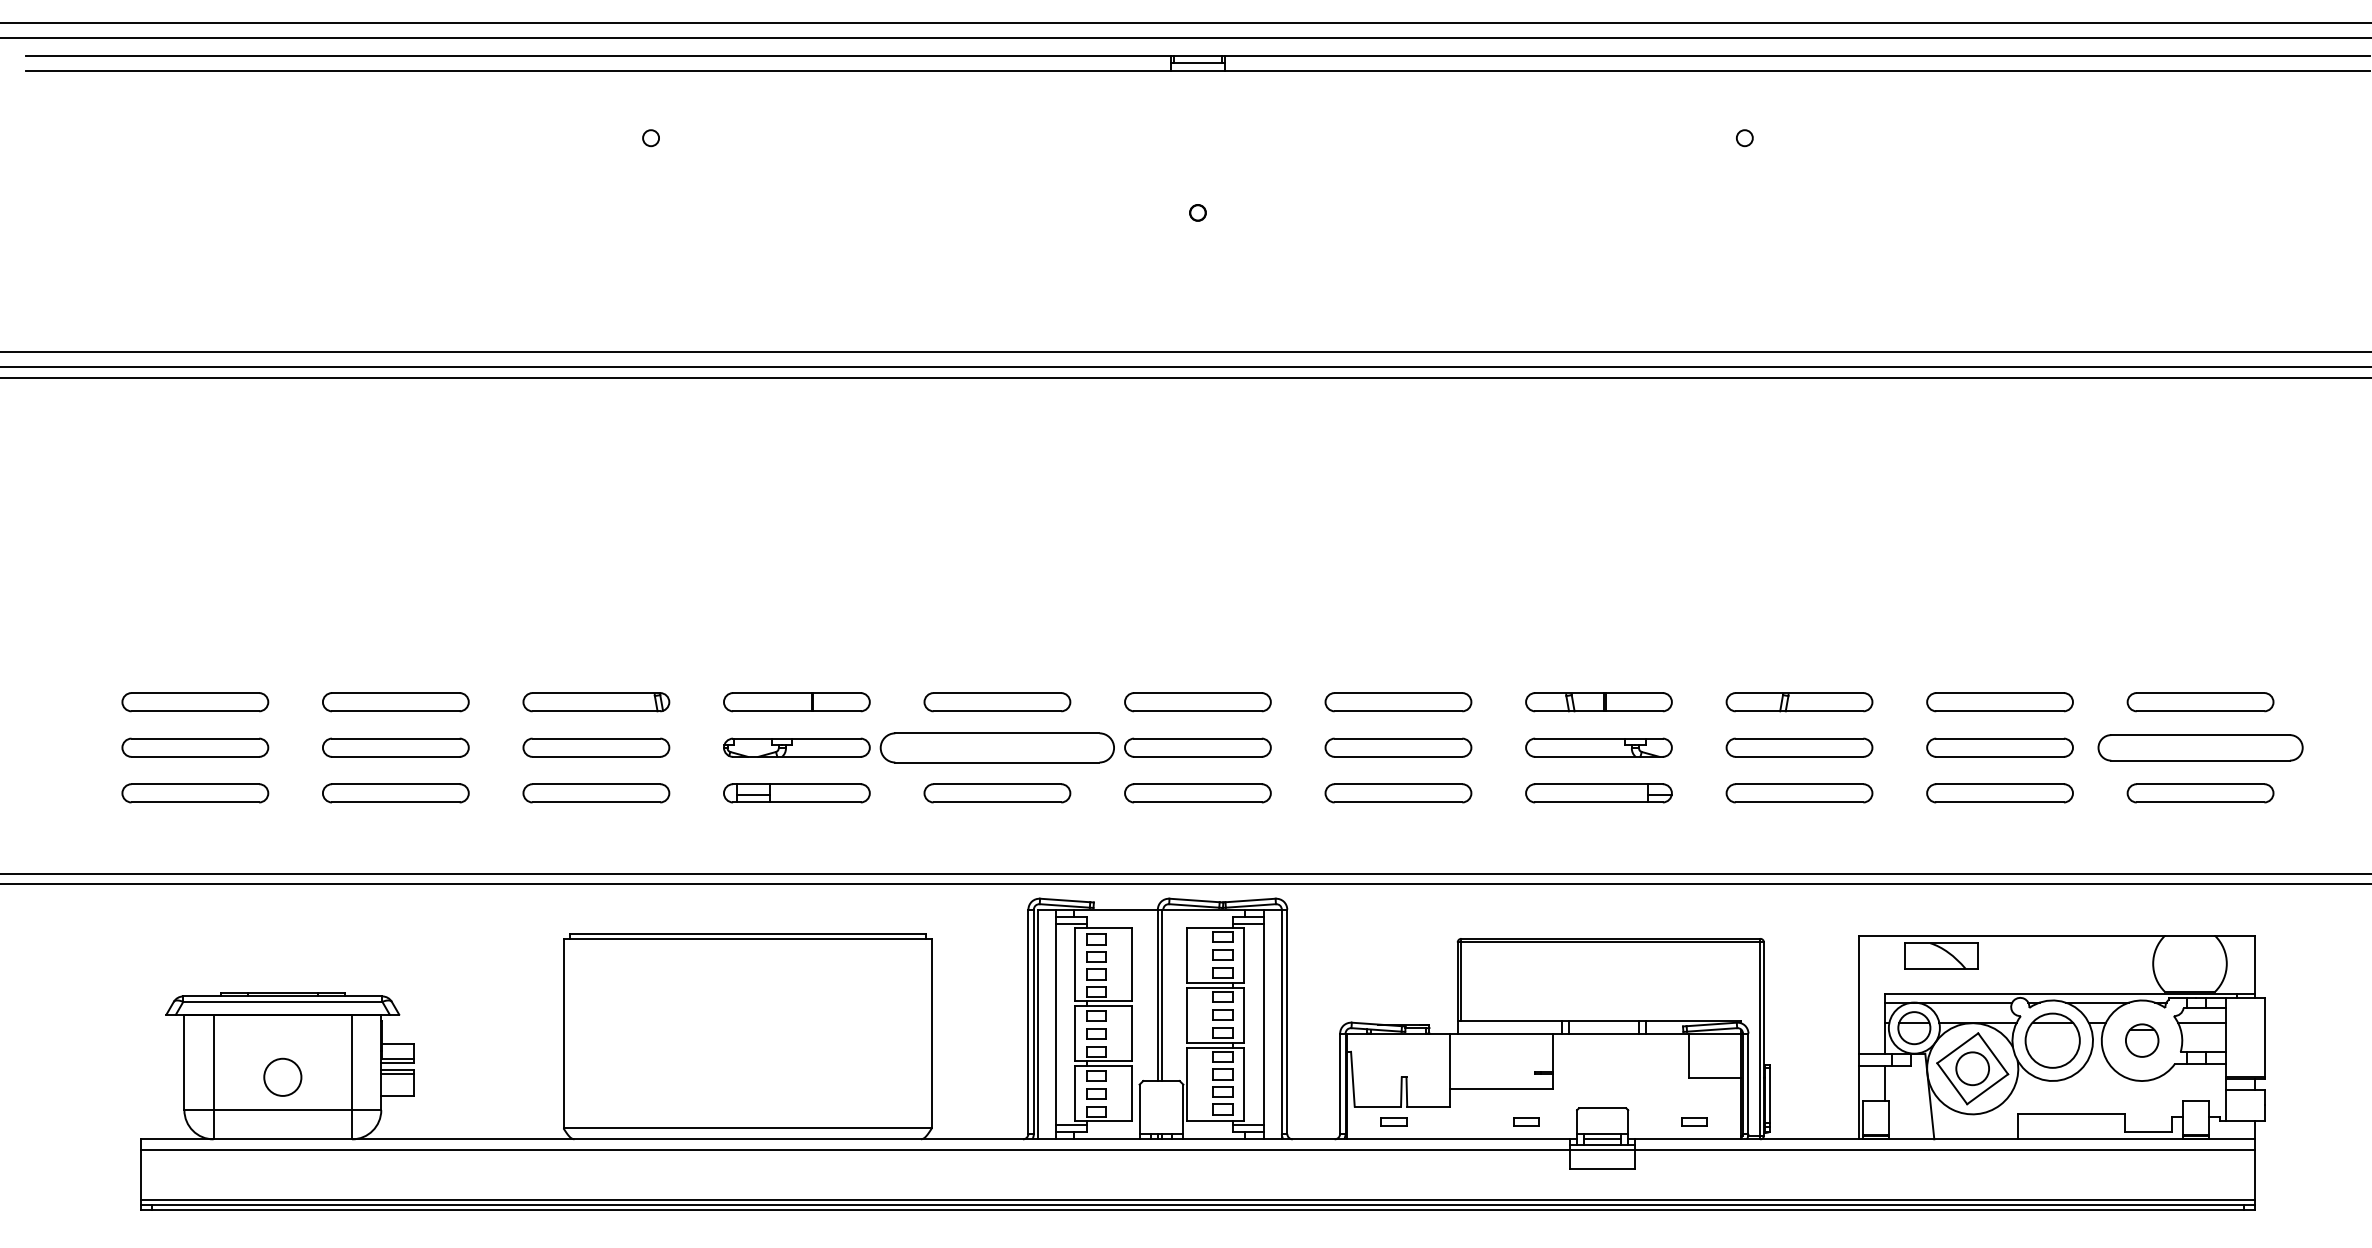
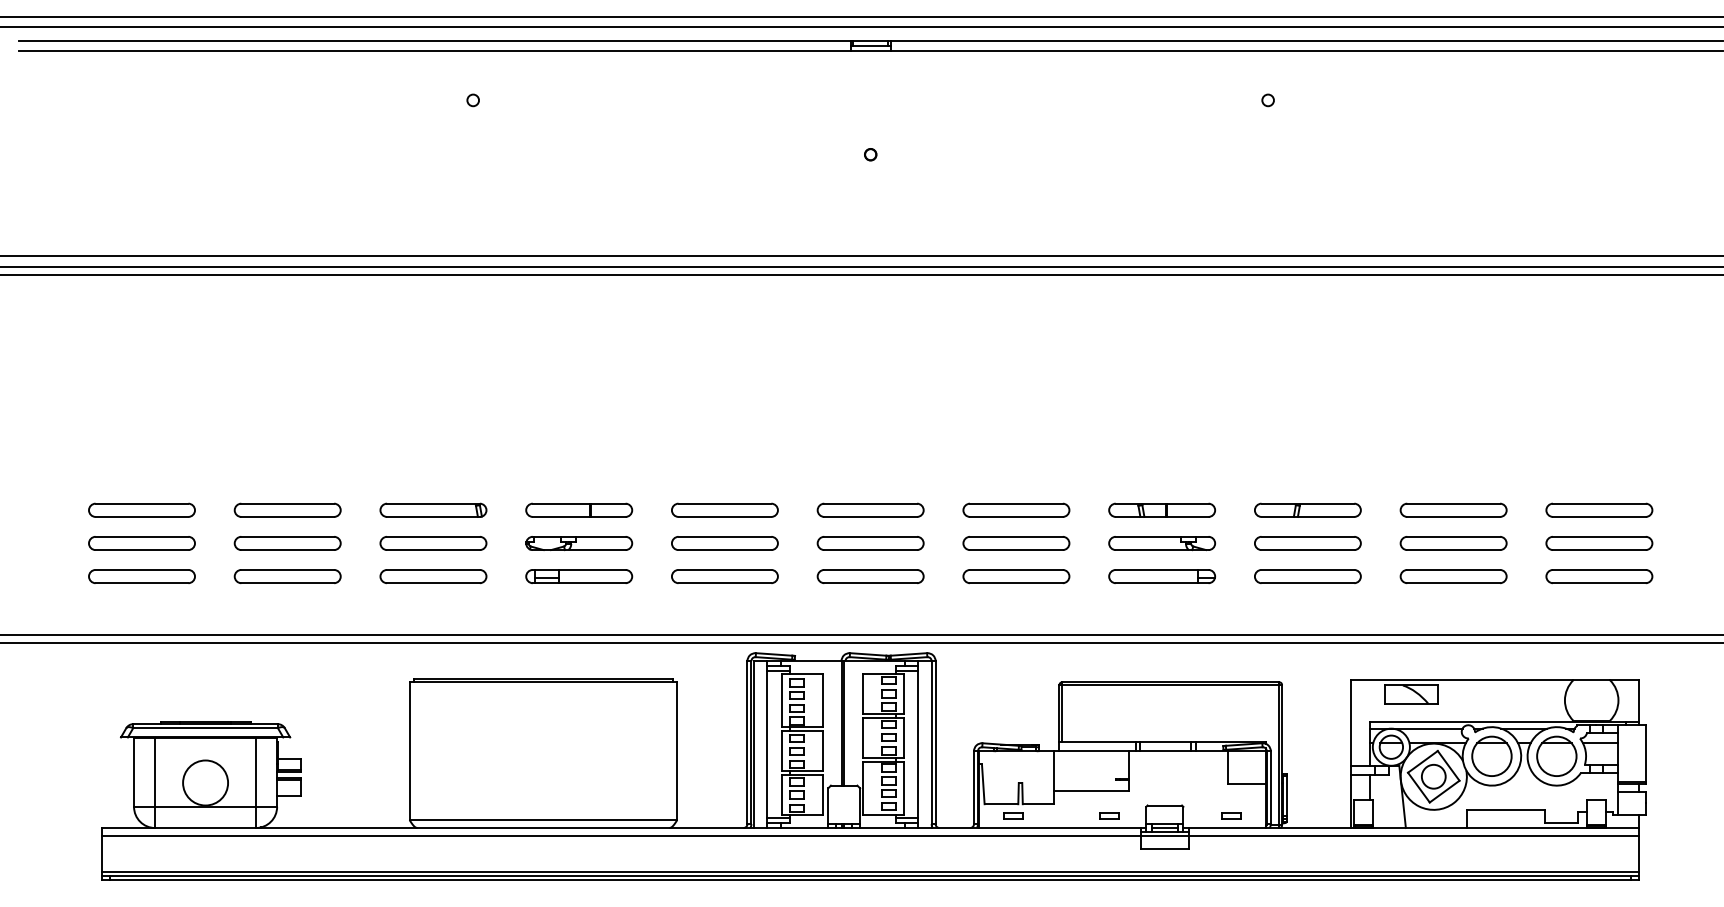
part: (997, 747) -> (724, 543), size x0.62
part: (2200, 747) -> (1599, 543), size x0.71
part: (2142, 1040) -> (1557, 756), size x1.67
circle: (282, 1077) -> (205, 783), size x1.67

